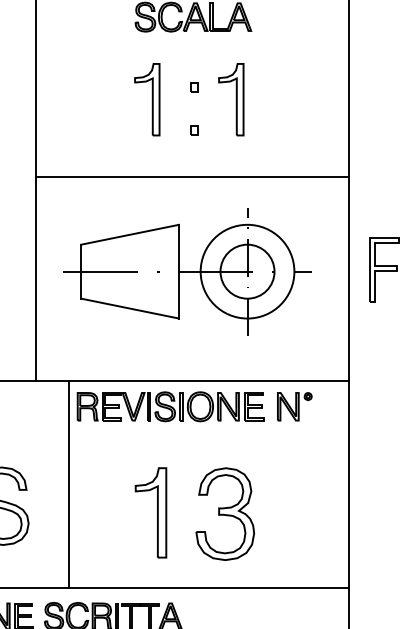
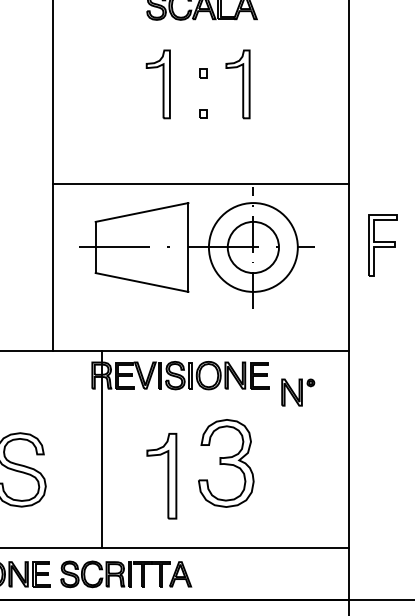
line: (191, 176) -> (200, 184), moved
part: (295, 406) -> (298, 392), moved
line: (69, 483) -> (102, 448), moved
part: (225, 514) -> (226, 463), moved

